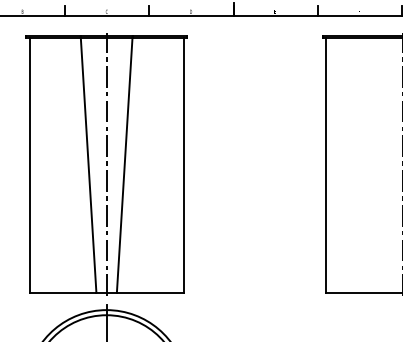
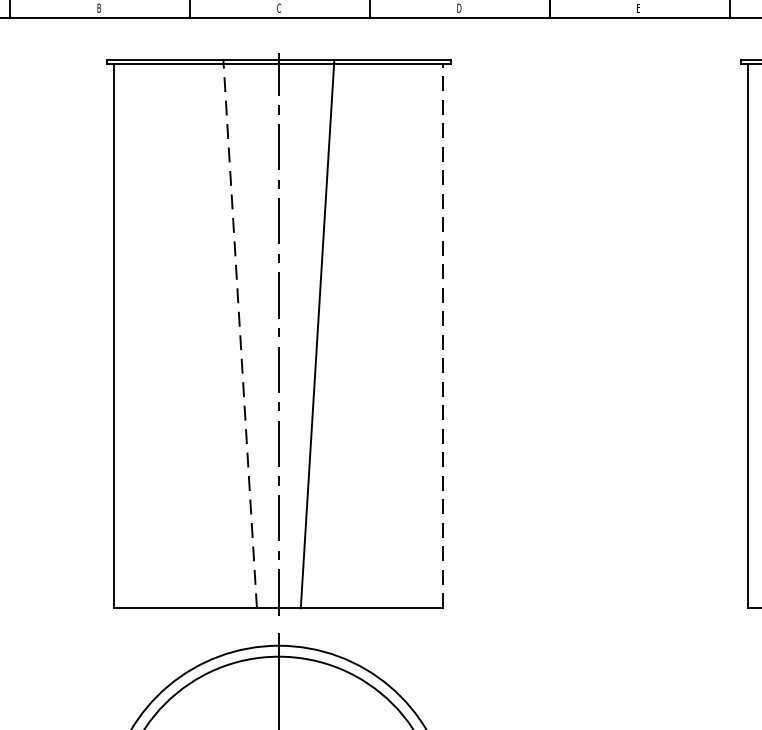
line: (183, 164) -> (443, 334), solid -> dashed
line: (88, 165) -> (240, 336), solid -> dashed

